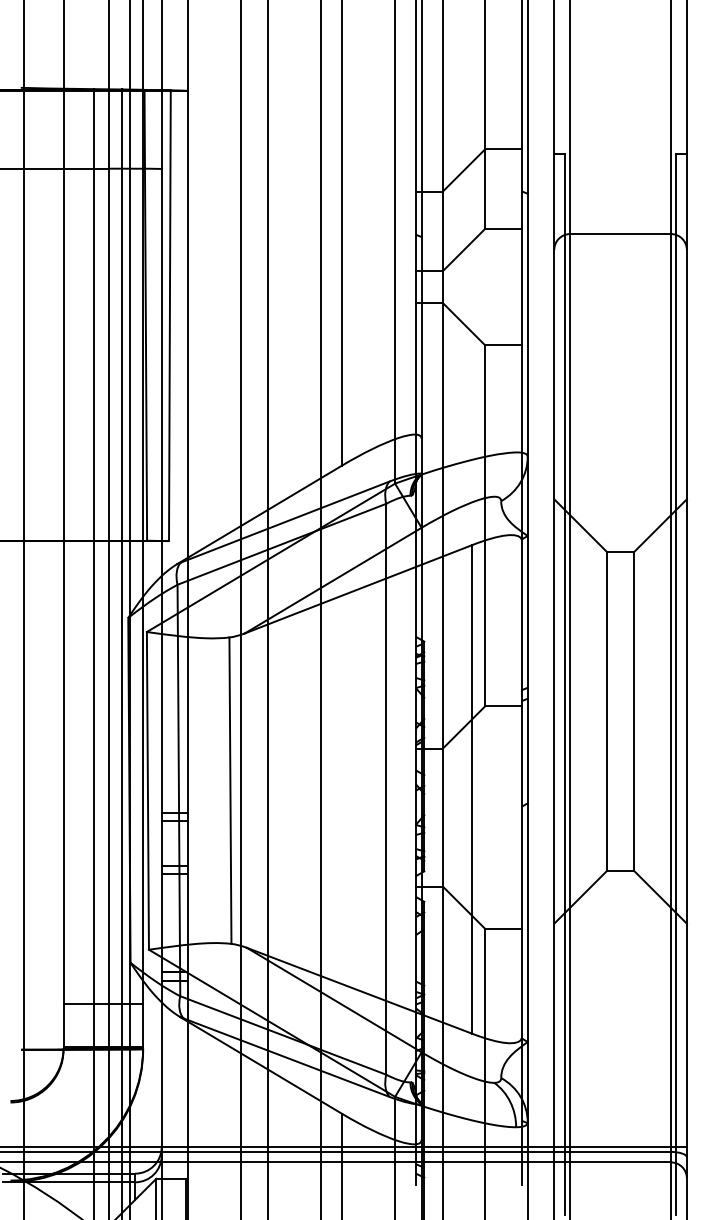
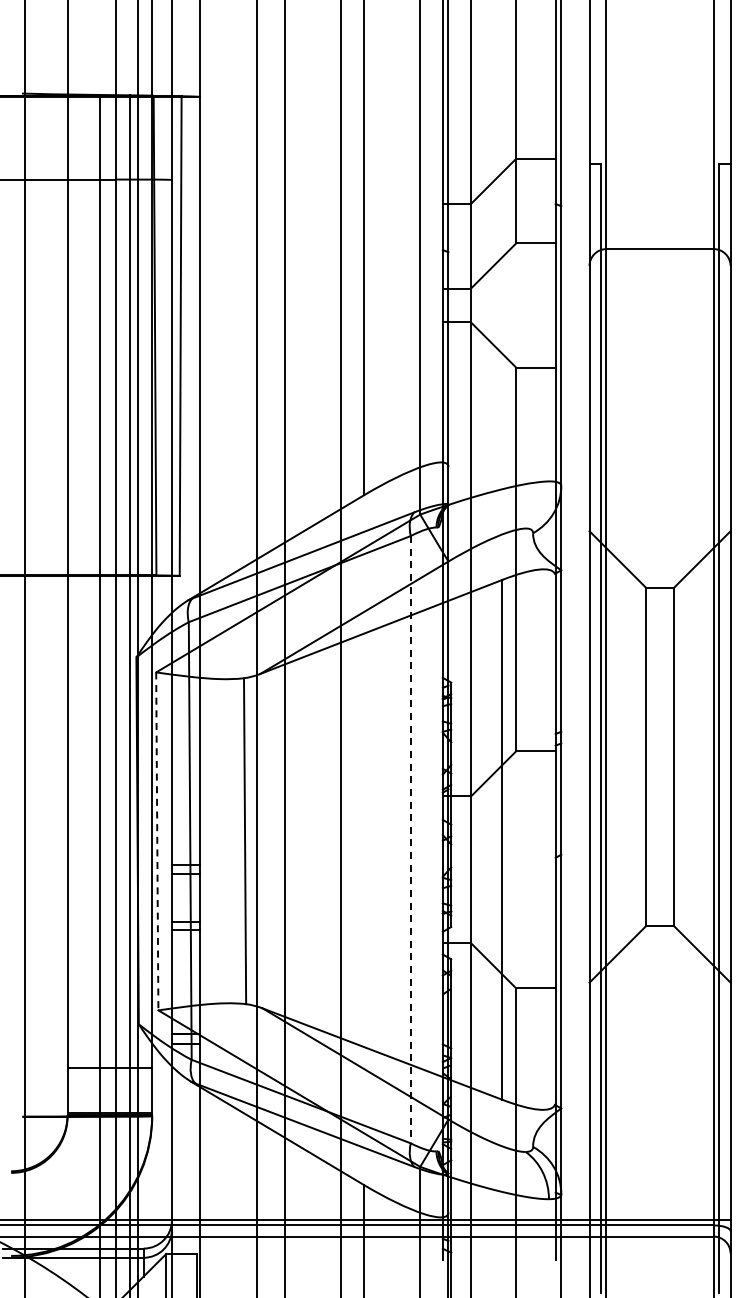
line: (385, 789) -> (410, 839), solid -> dashed
line: (148, 790) -> (157, 841), solid -> dashed

